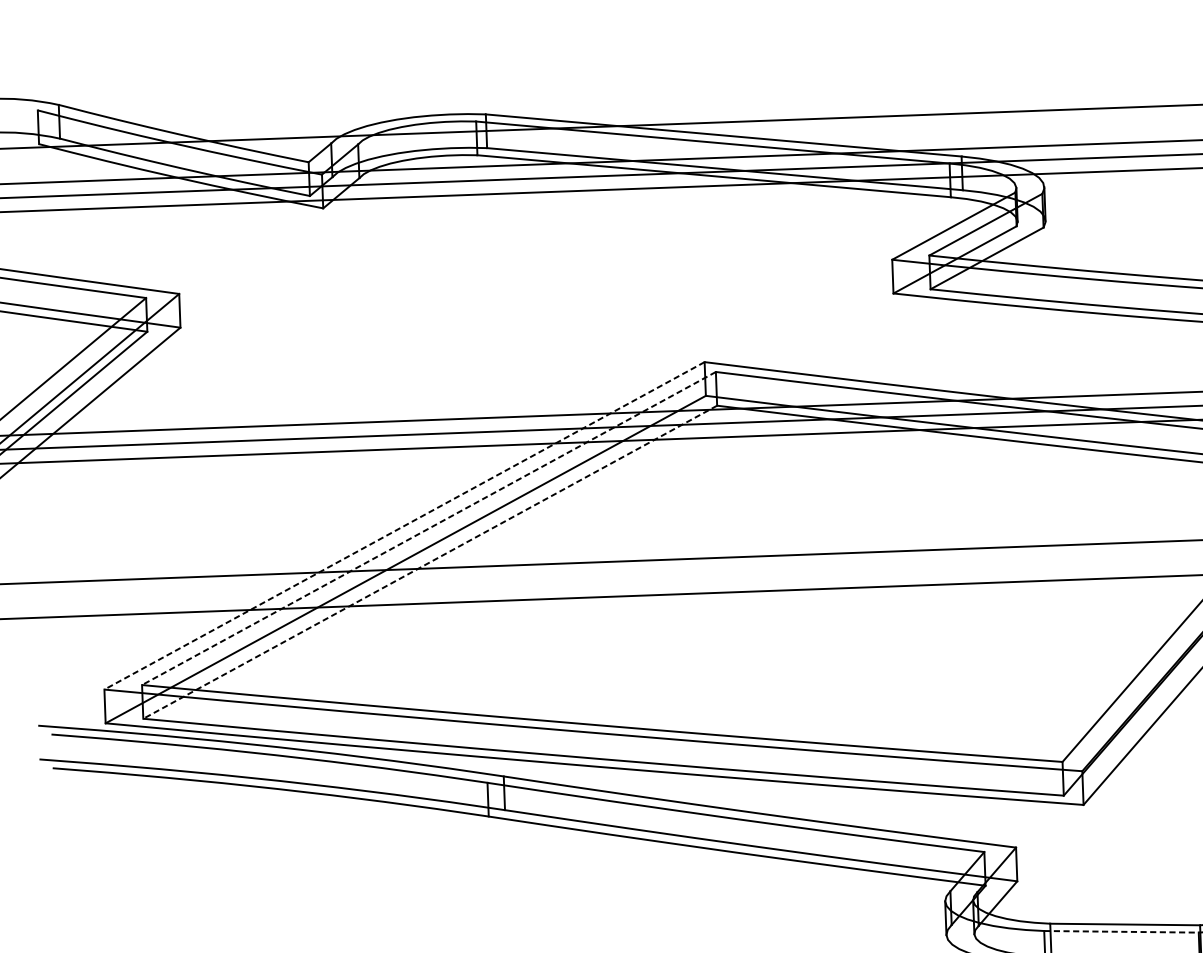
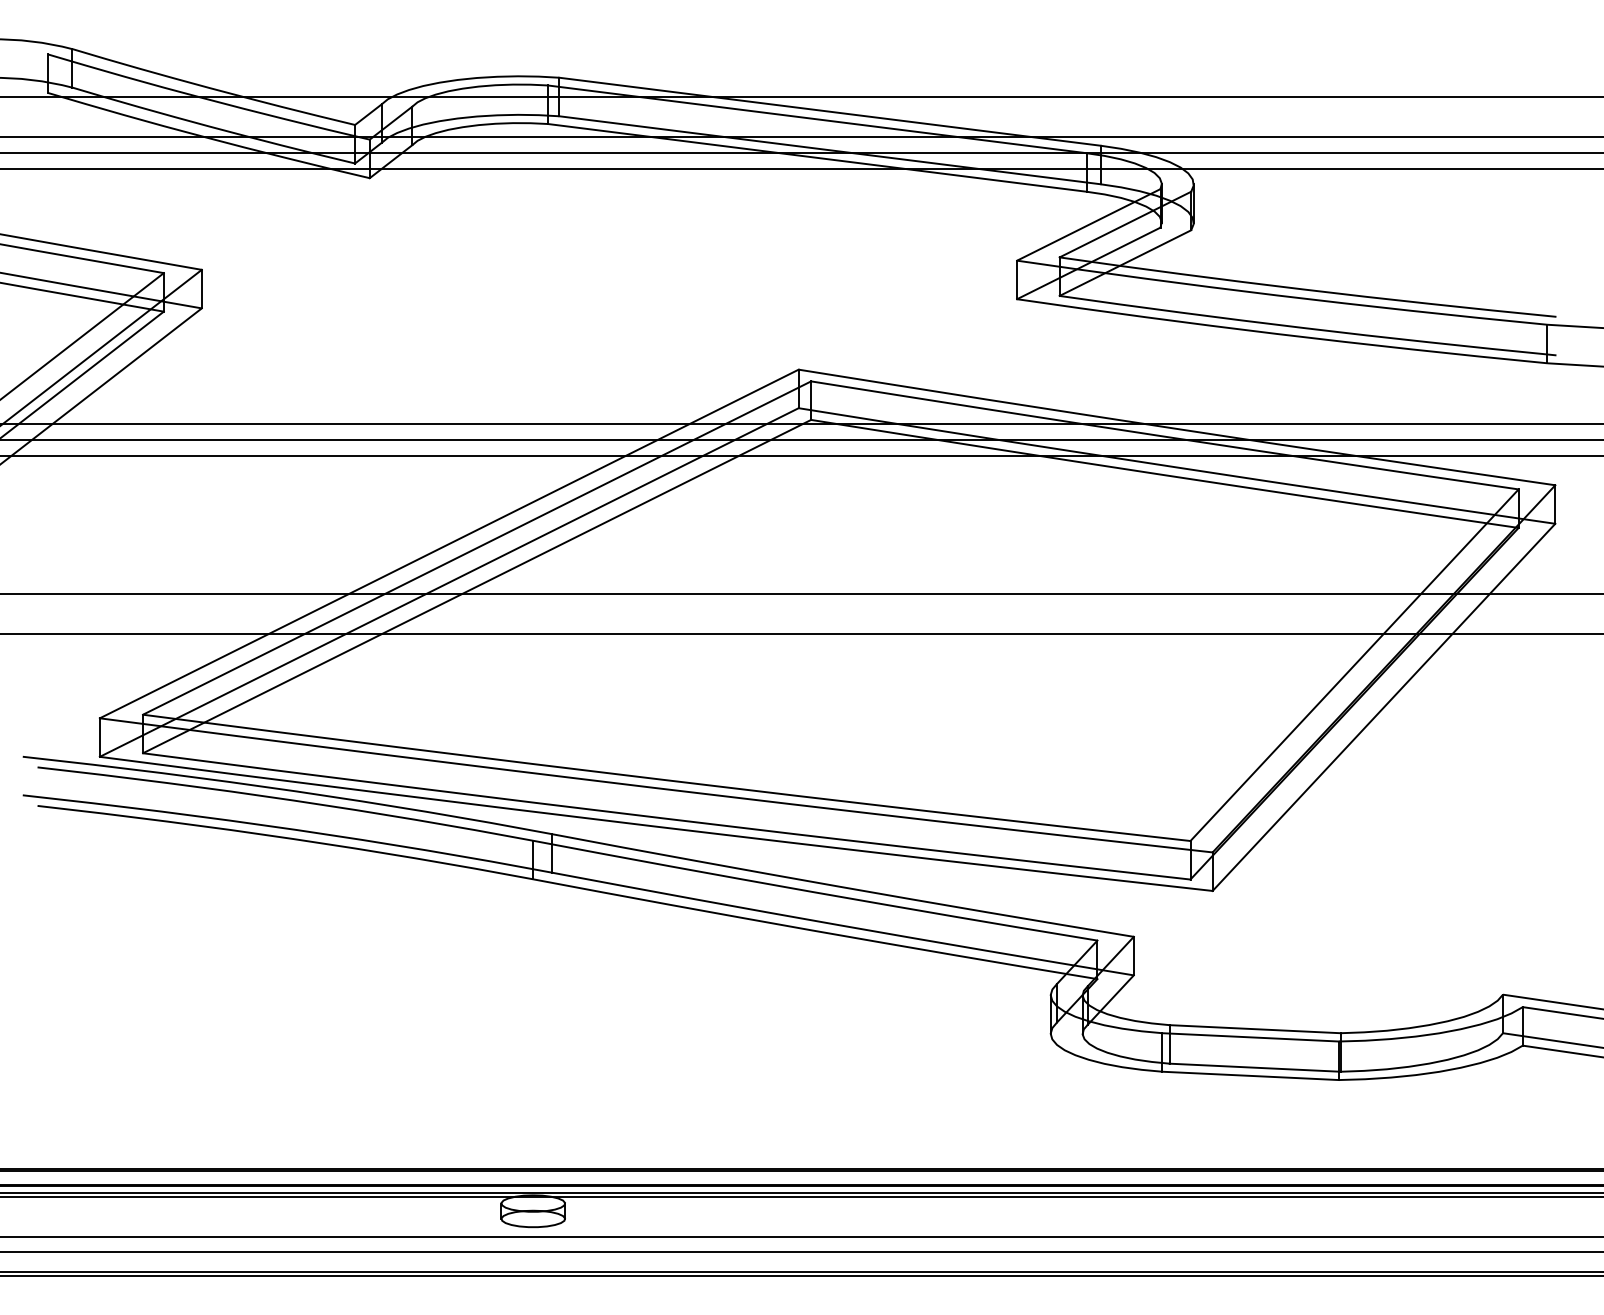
line: (403, 526) -> (448, 544), dashed -> solid
line: (428, 528) -> (476, 548), dashed -> solid
line: (429, 562) -> (476, 586), dashed -> solid
line: (1122, 931) -> (1251, 1037), dashed -> solid

